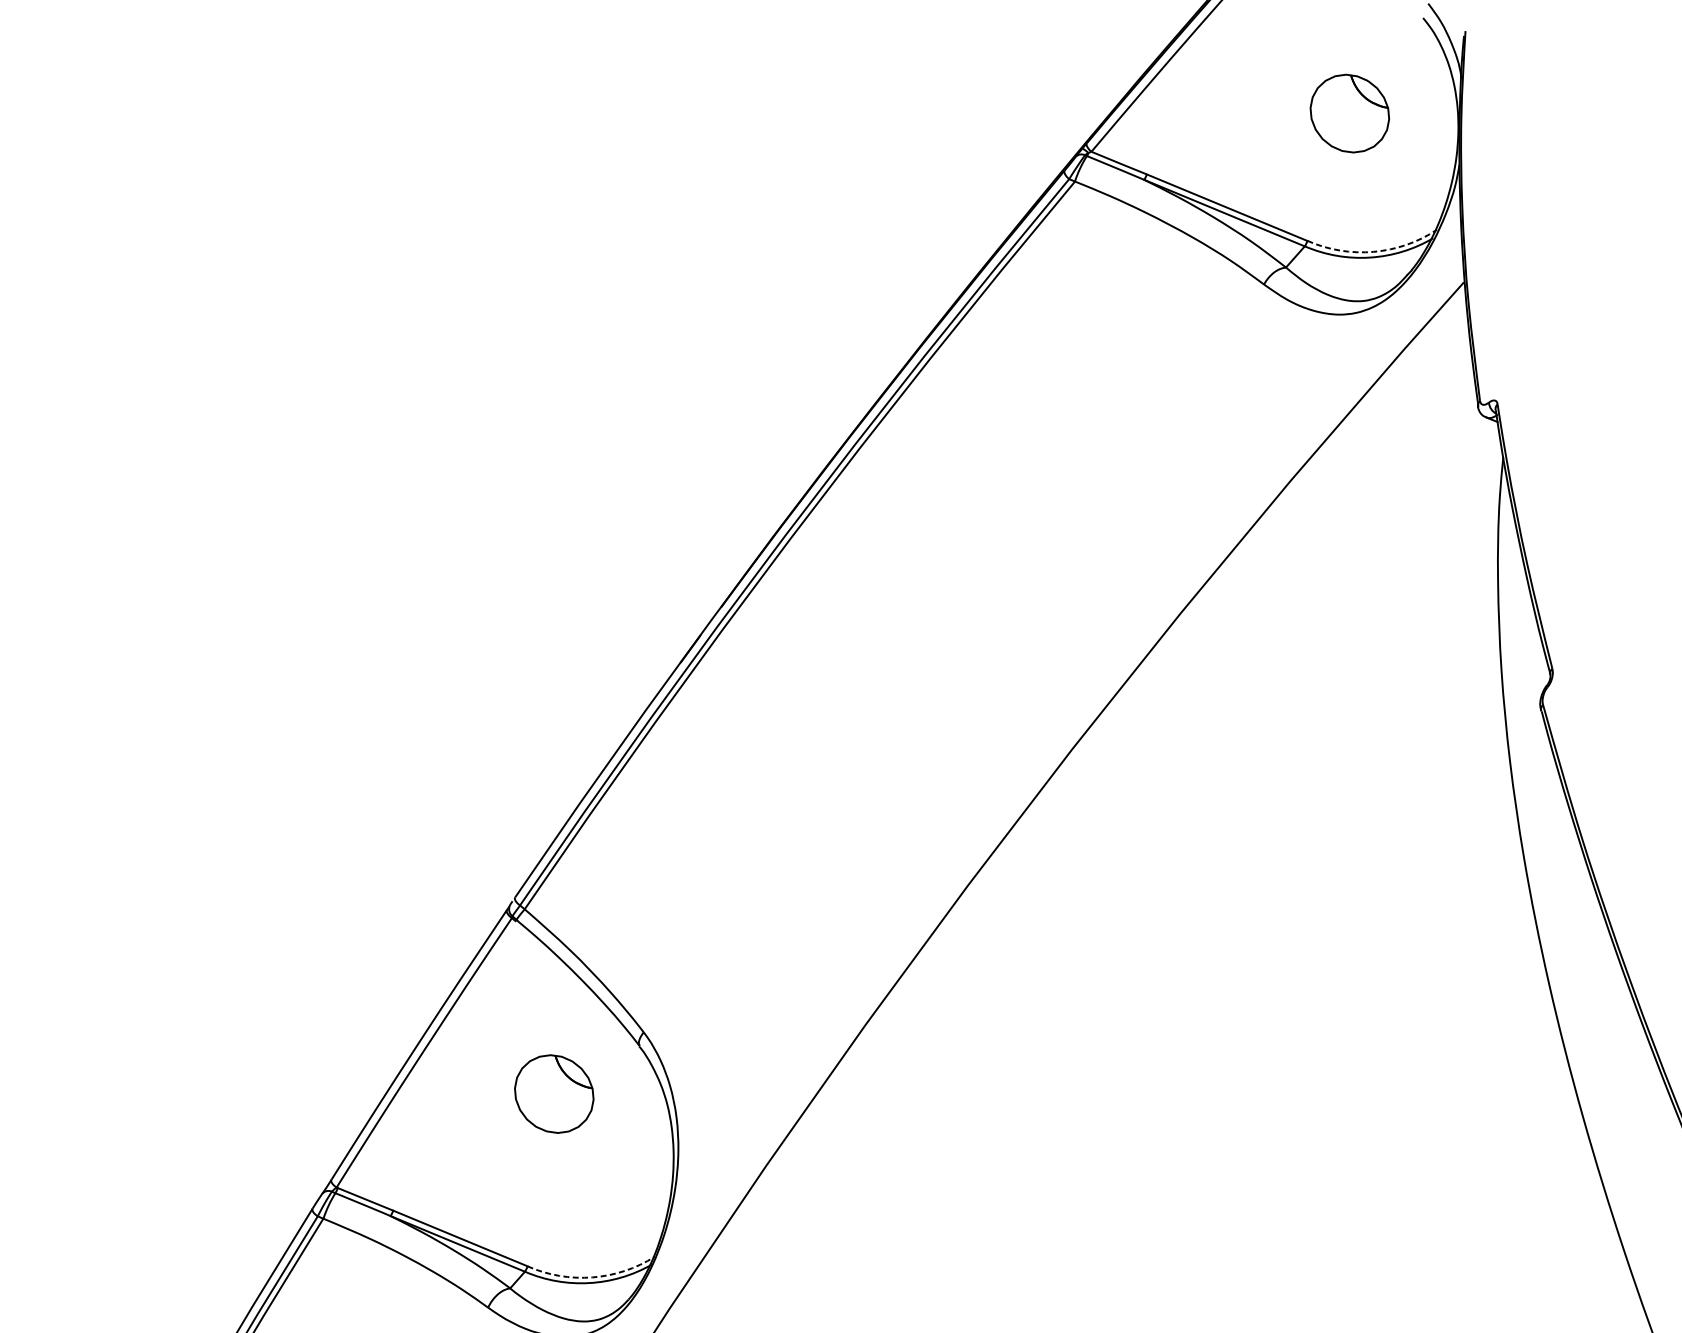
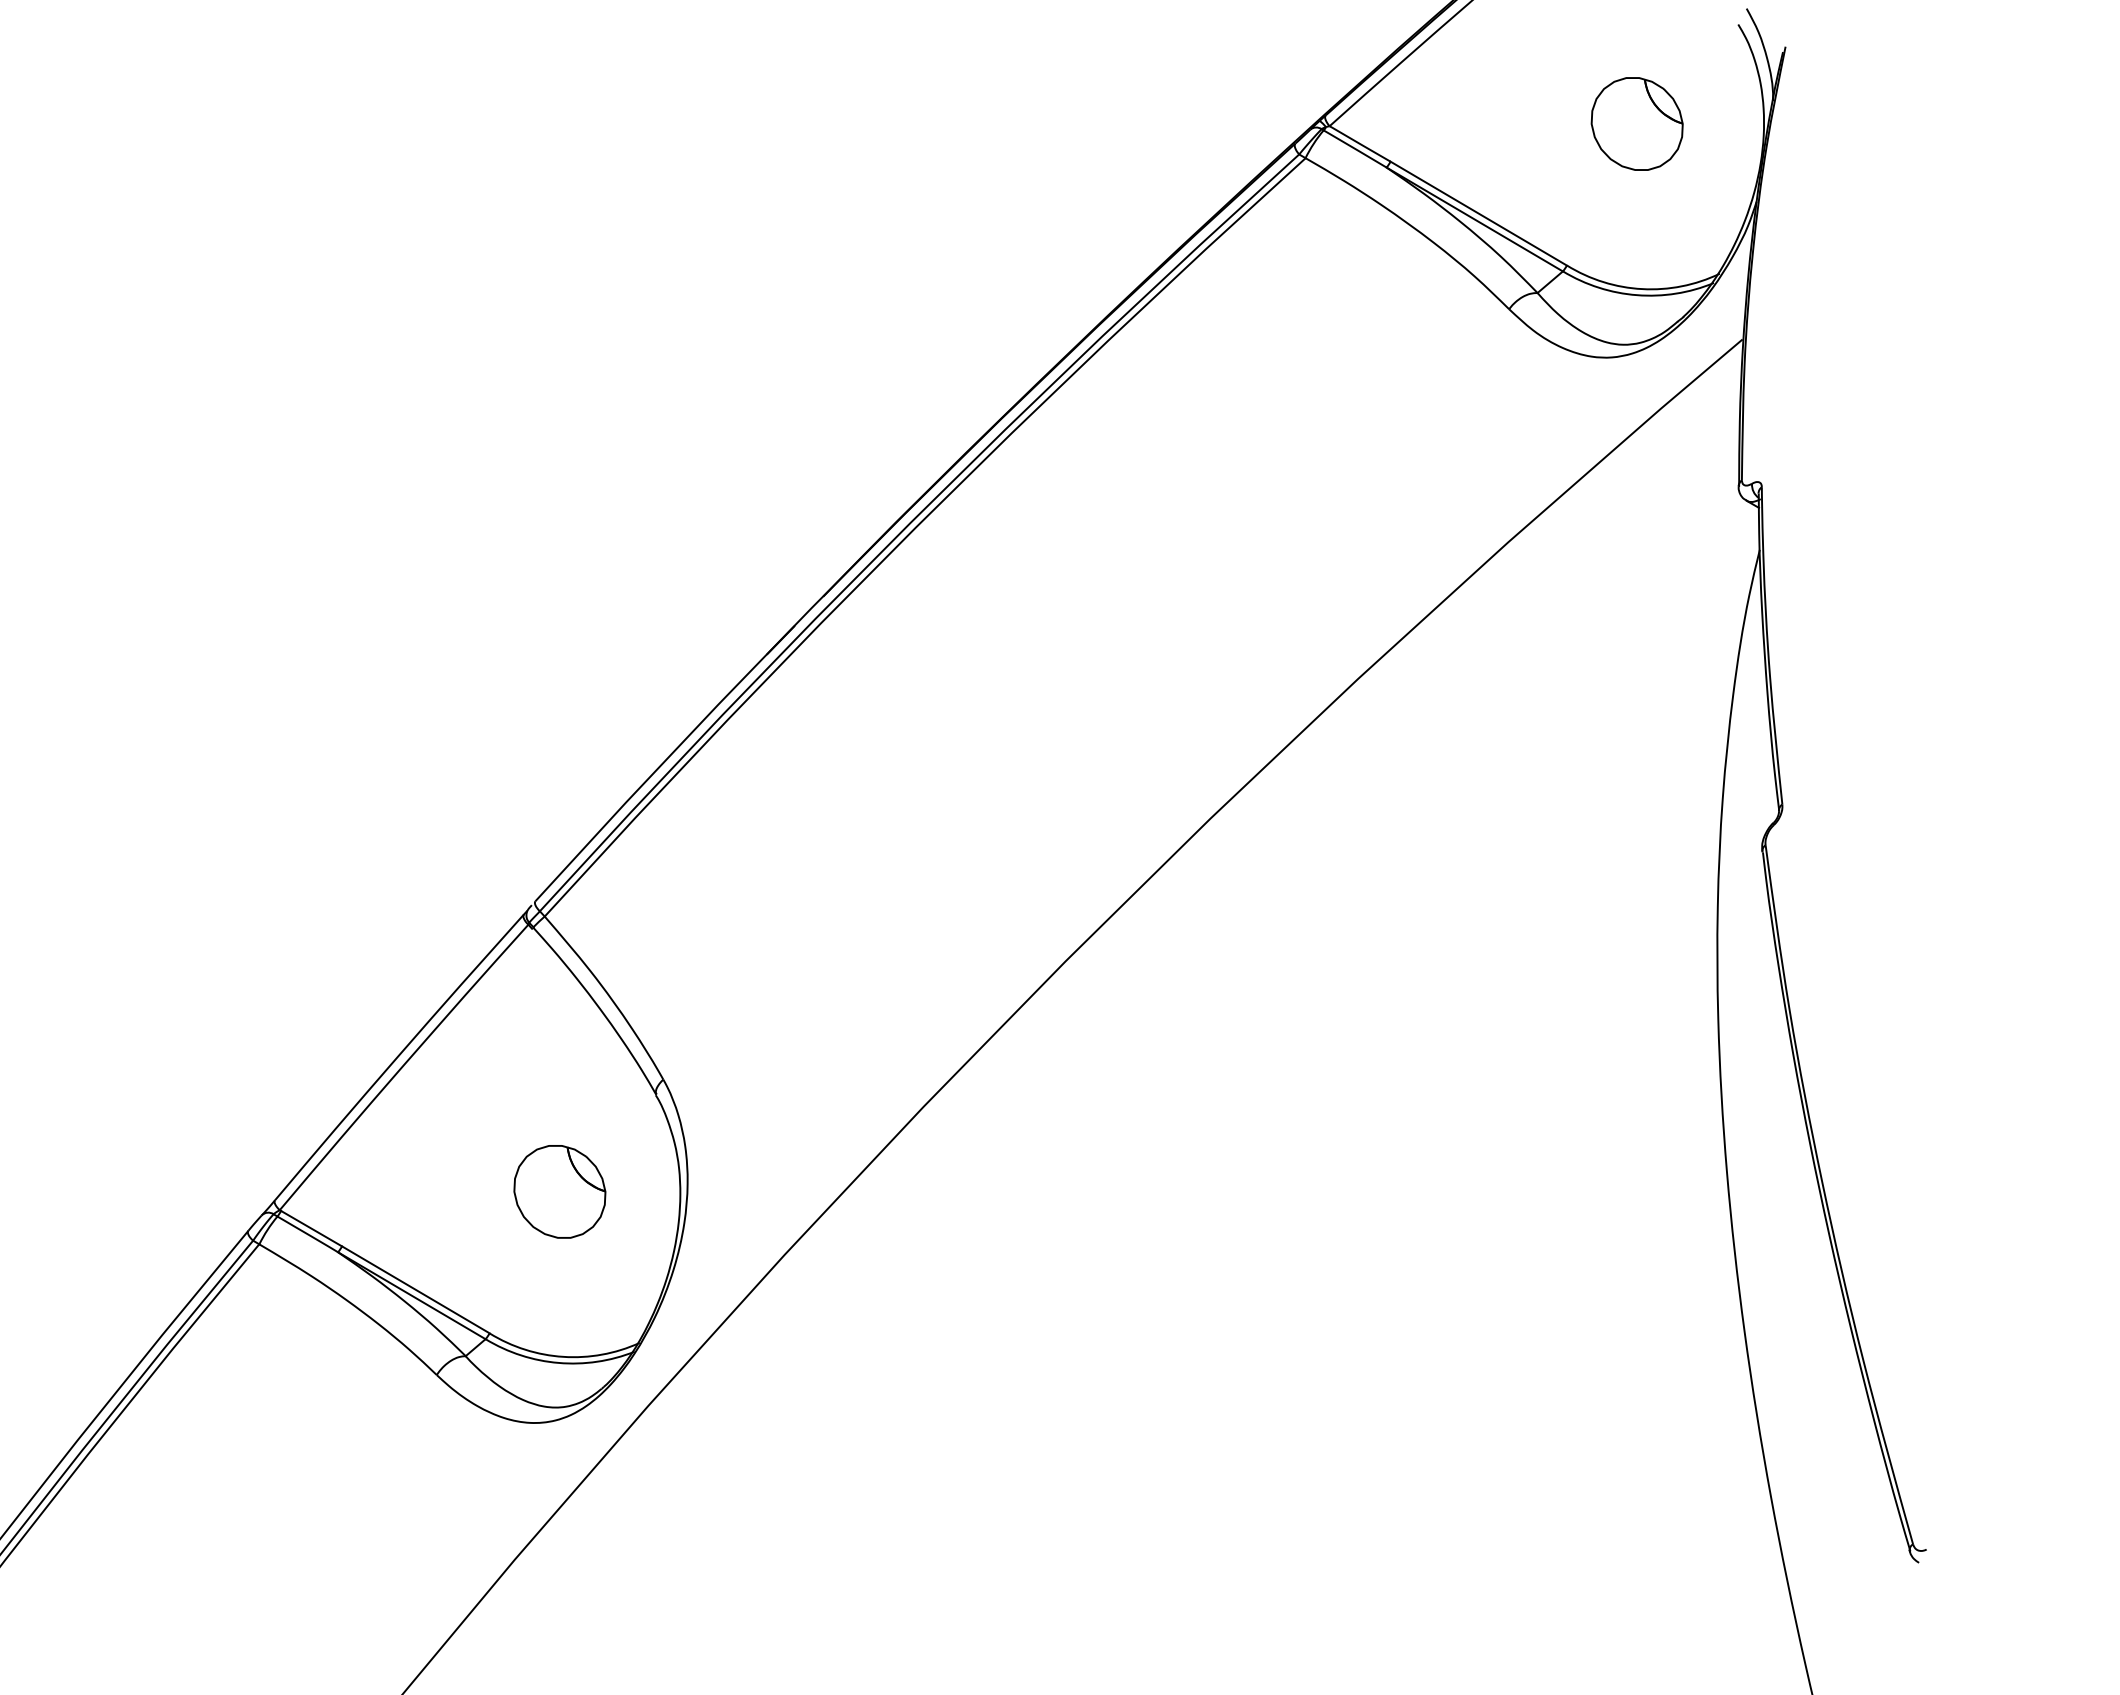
arc: (1373, 252) -> (1642, 289), dashed -> solid
part: (553, 1093) -> (559, 1191), moved
arc: (592, 1277) -> (563, 1356), dashed -> solid

